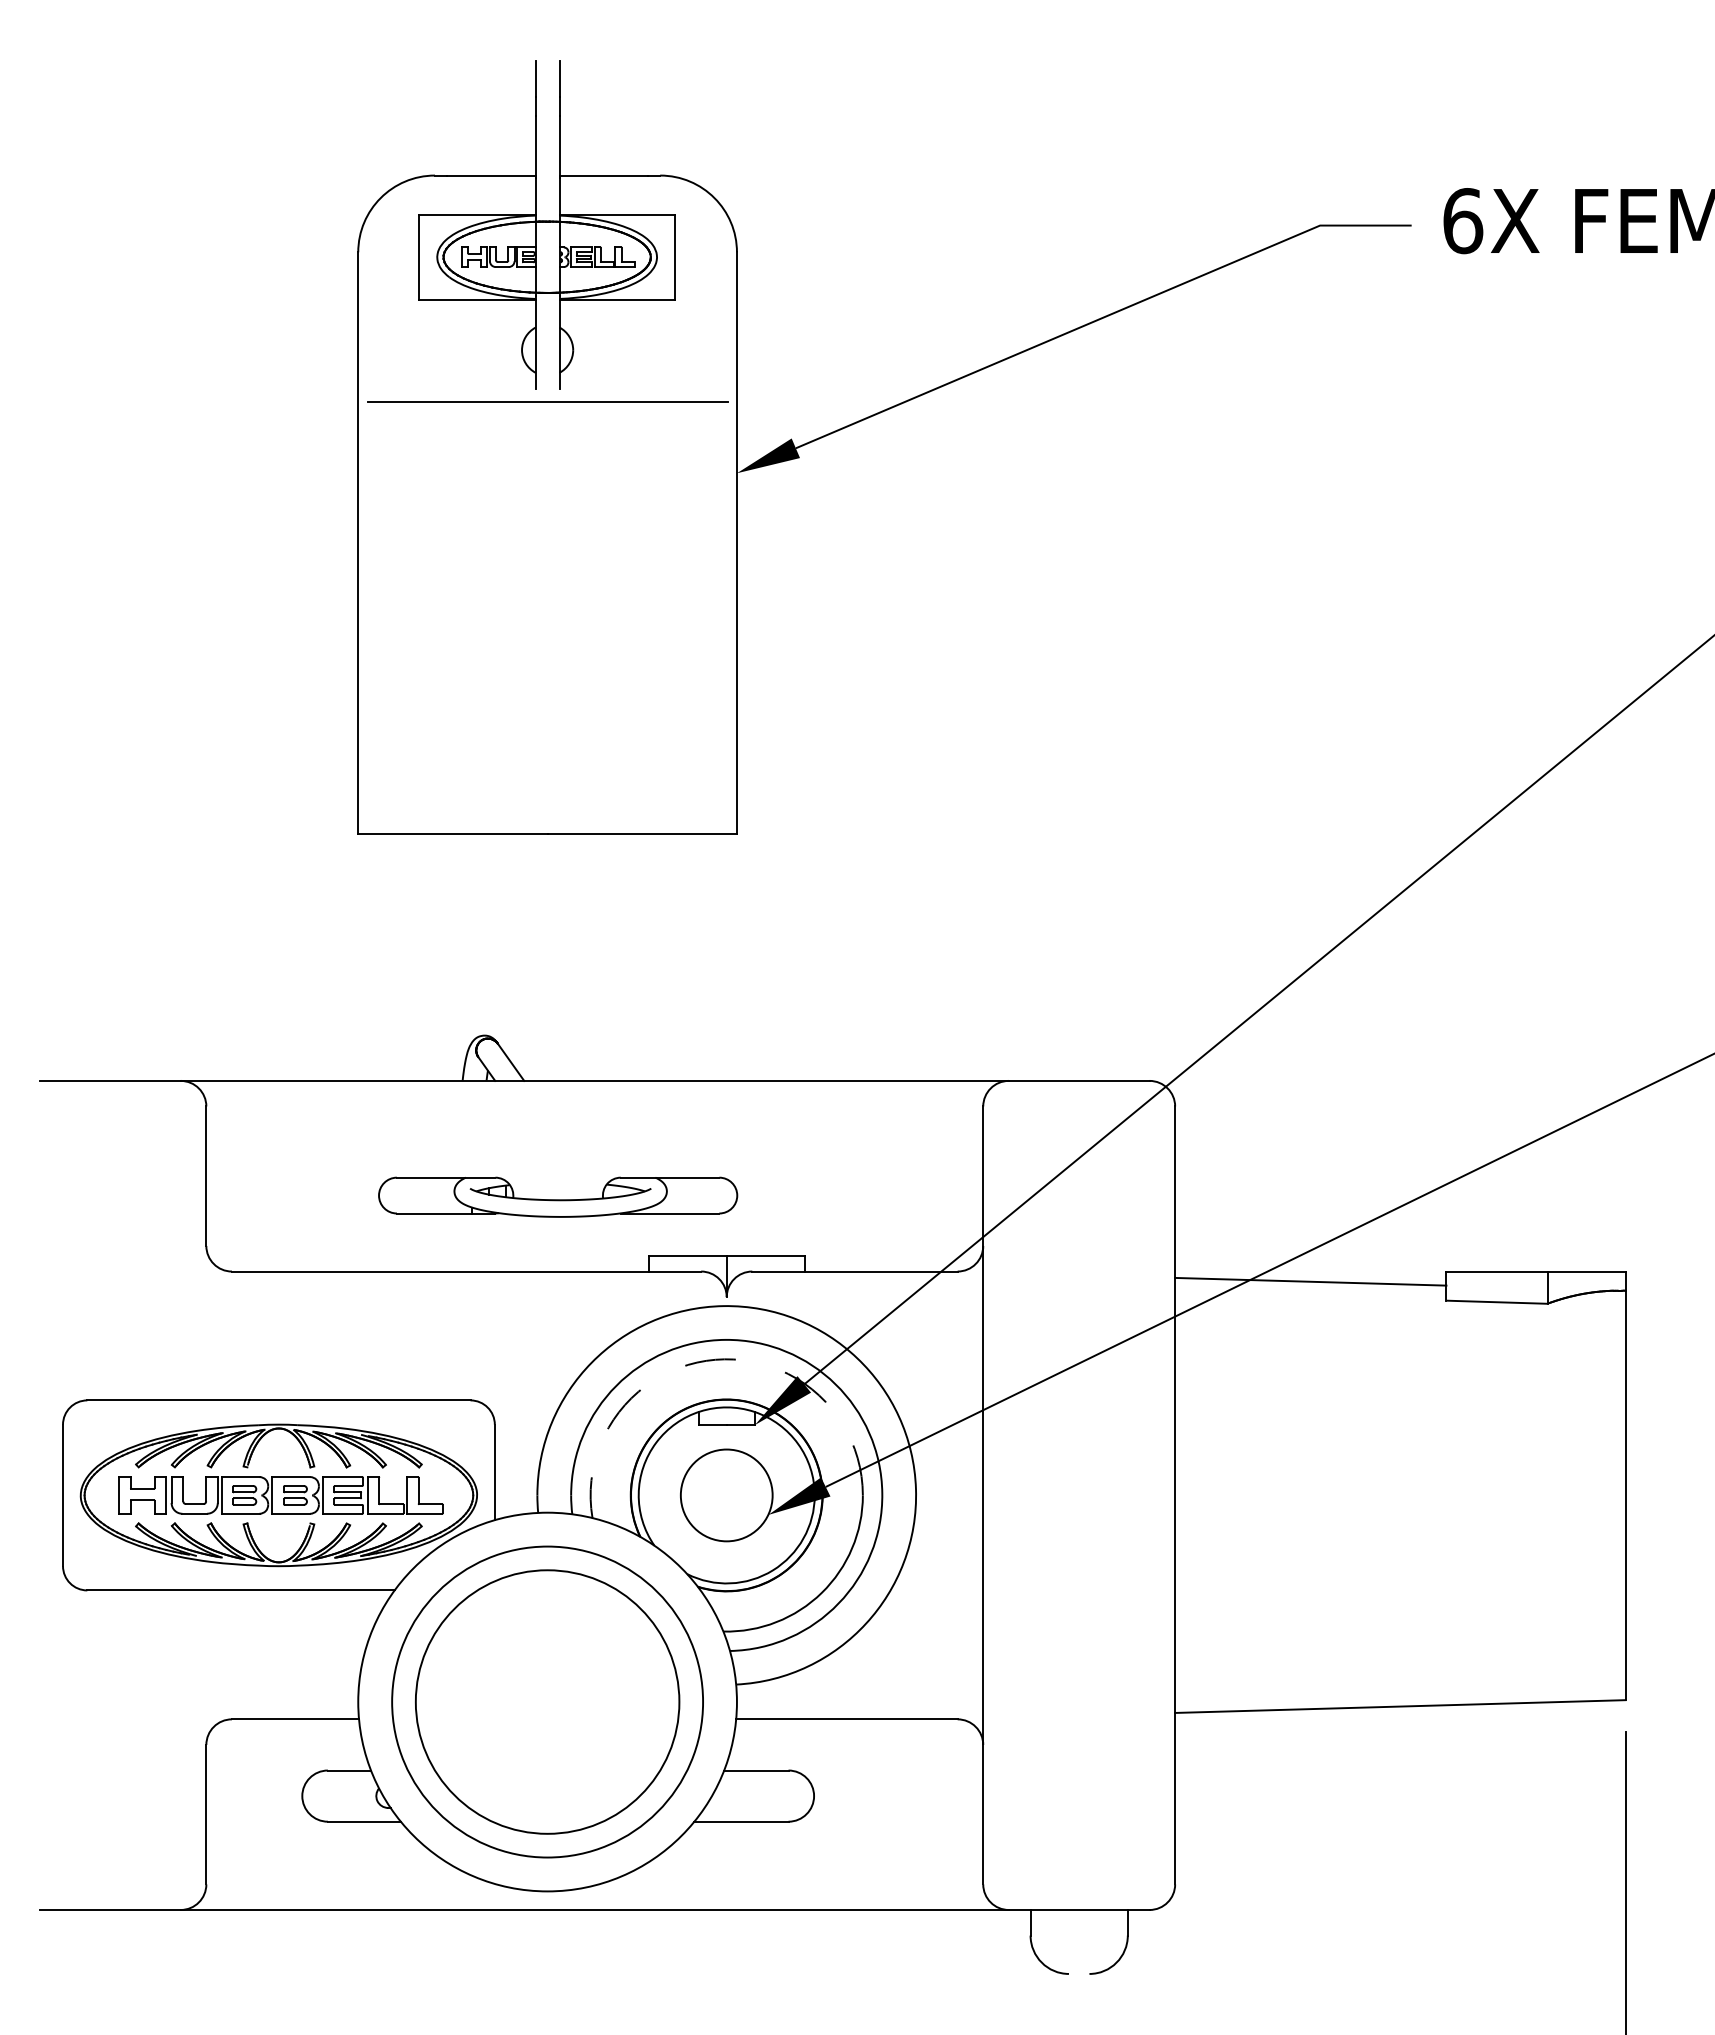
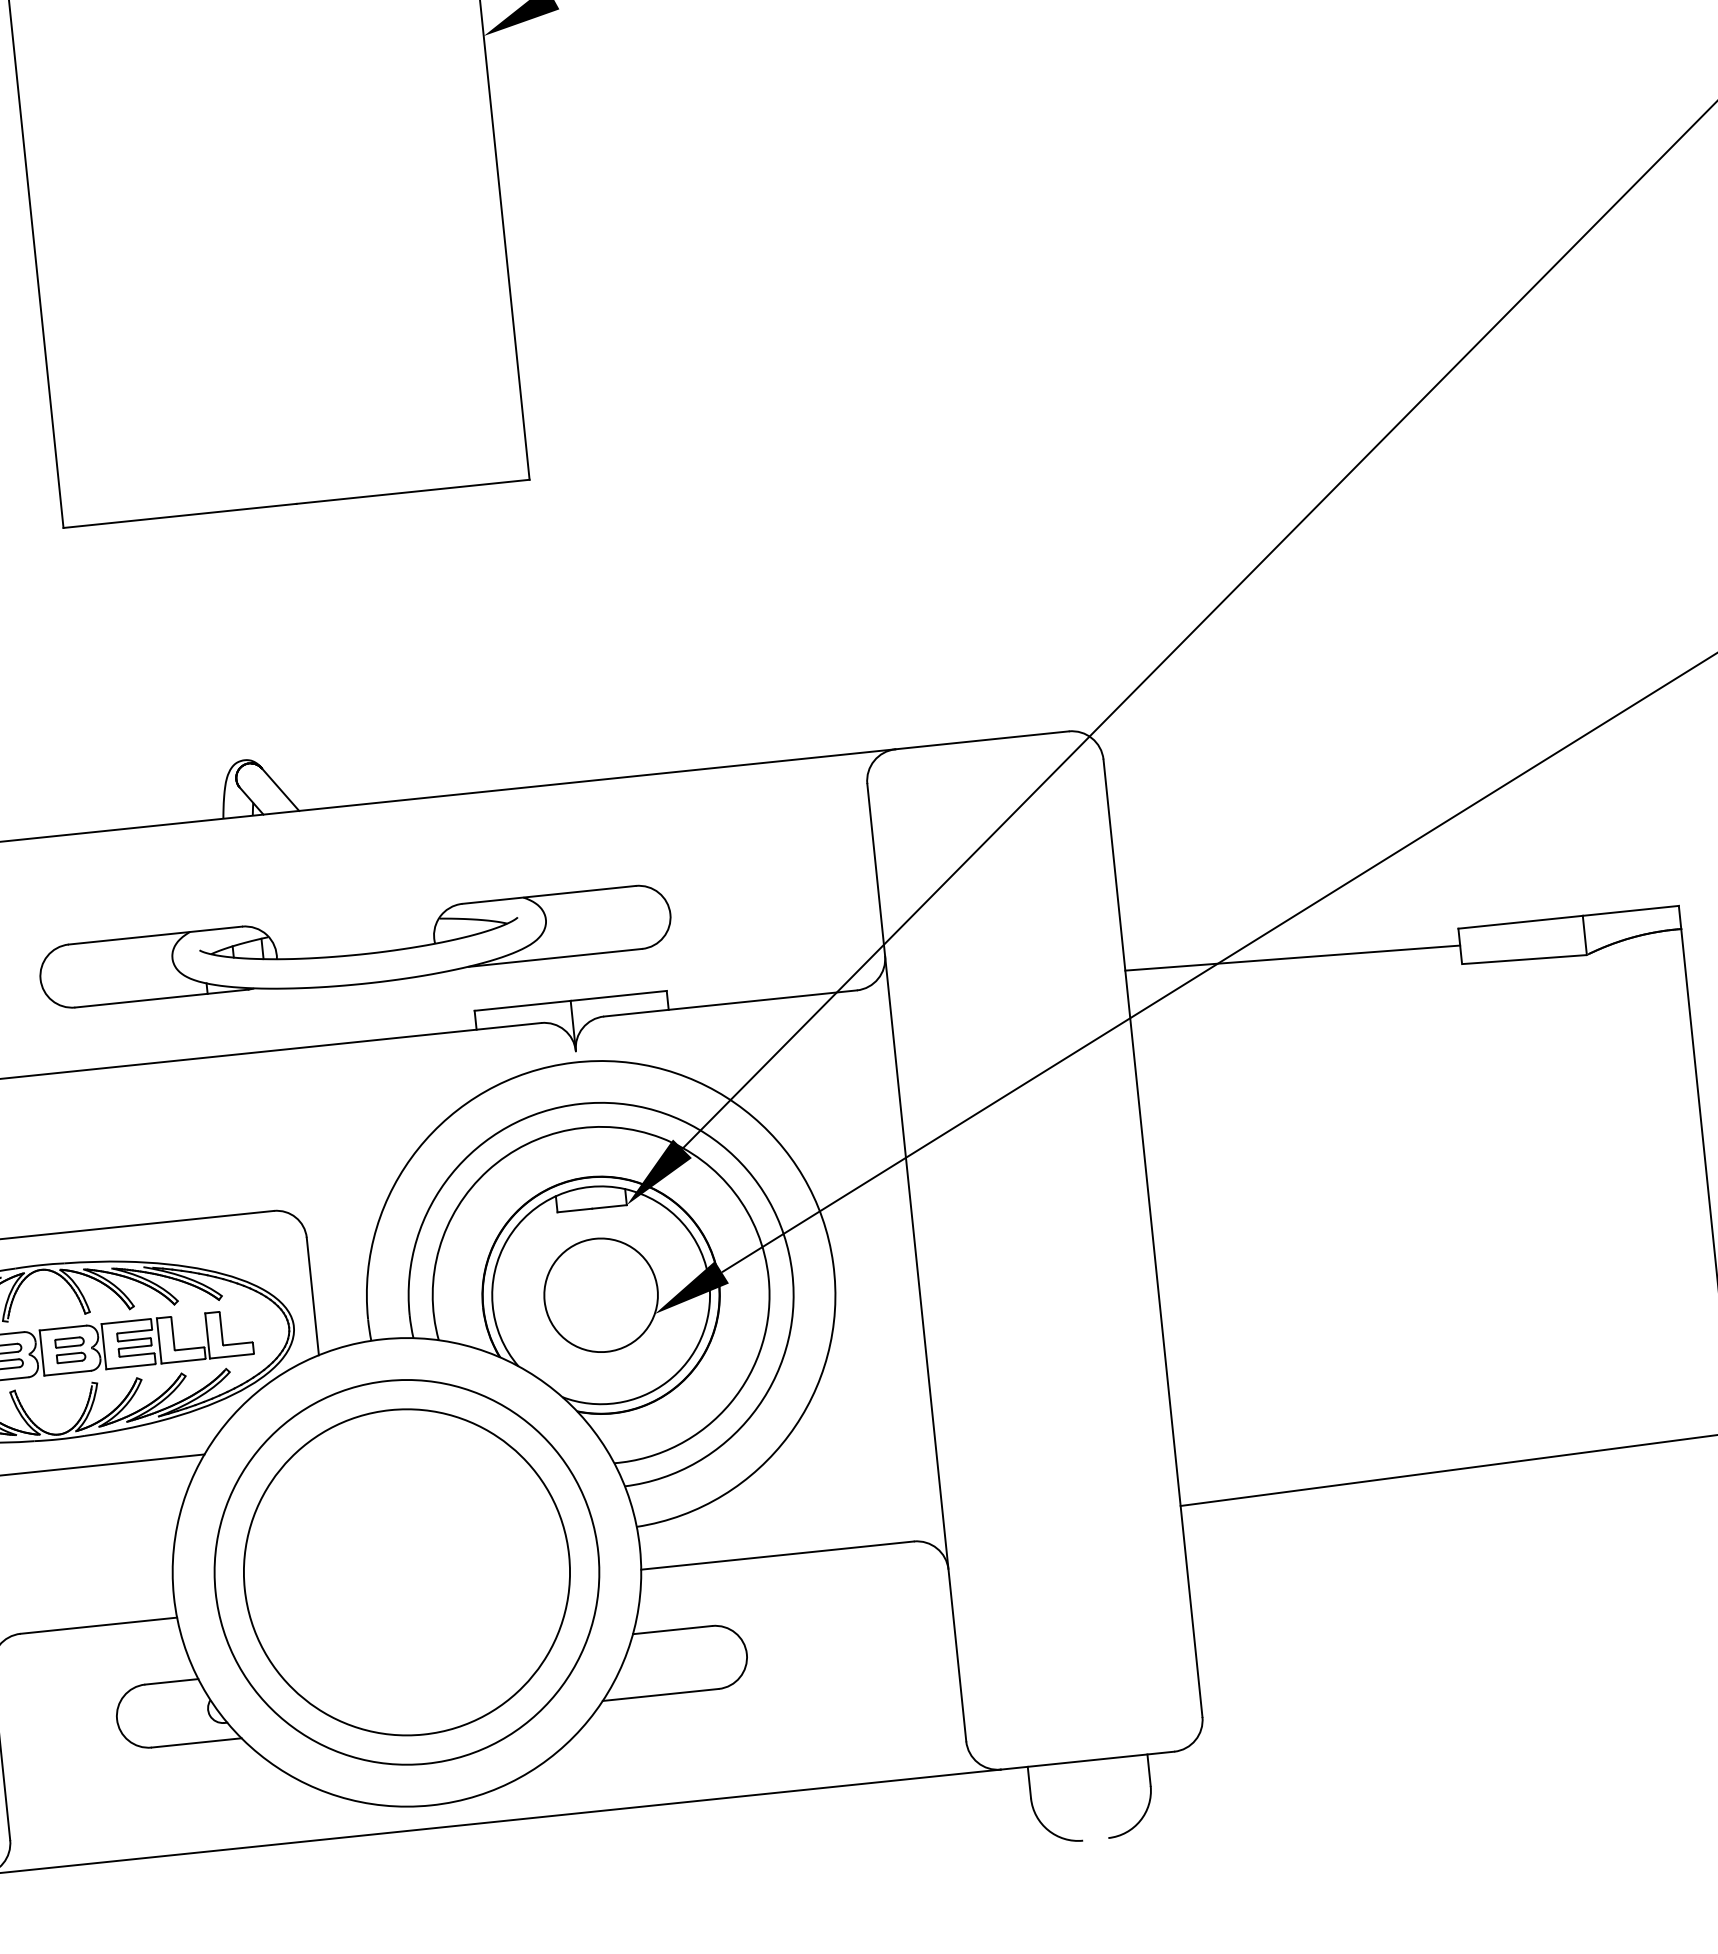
part: (557, 1197) -> (354, 950), size x1.43
arc: (715, 1359) -> (570, 1129), dashed -> solid

